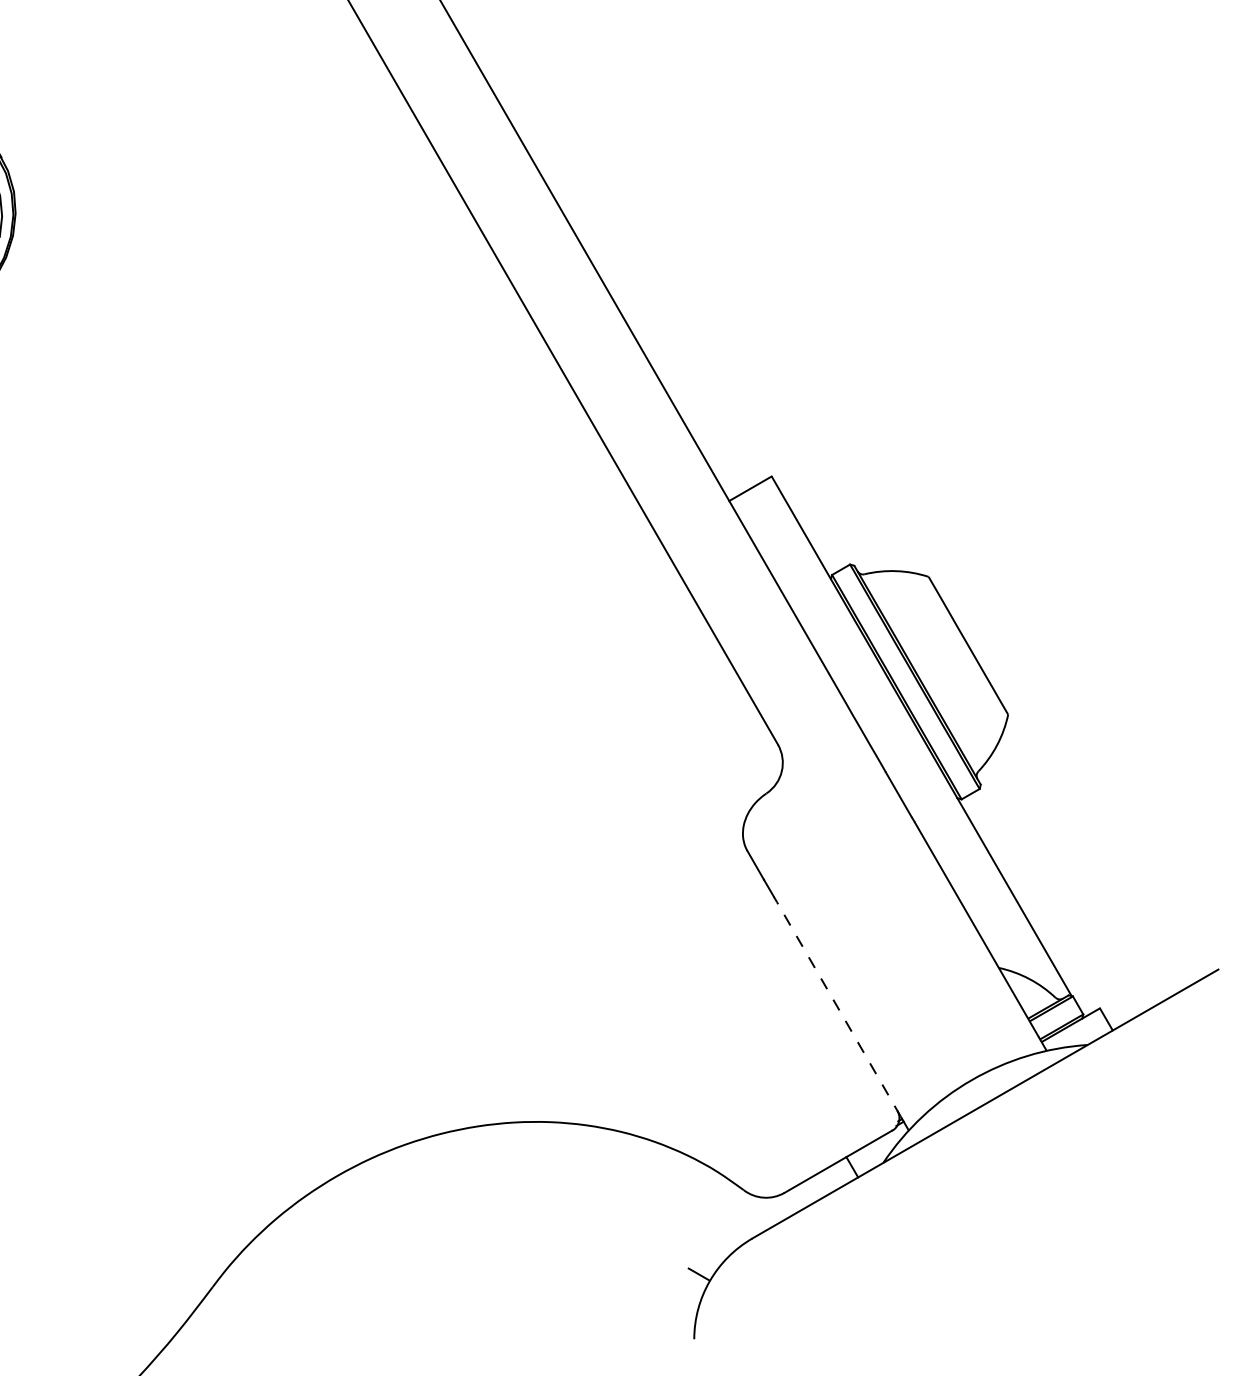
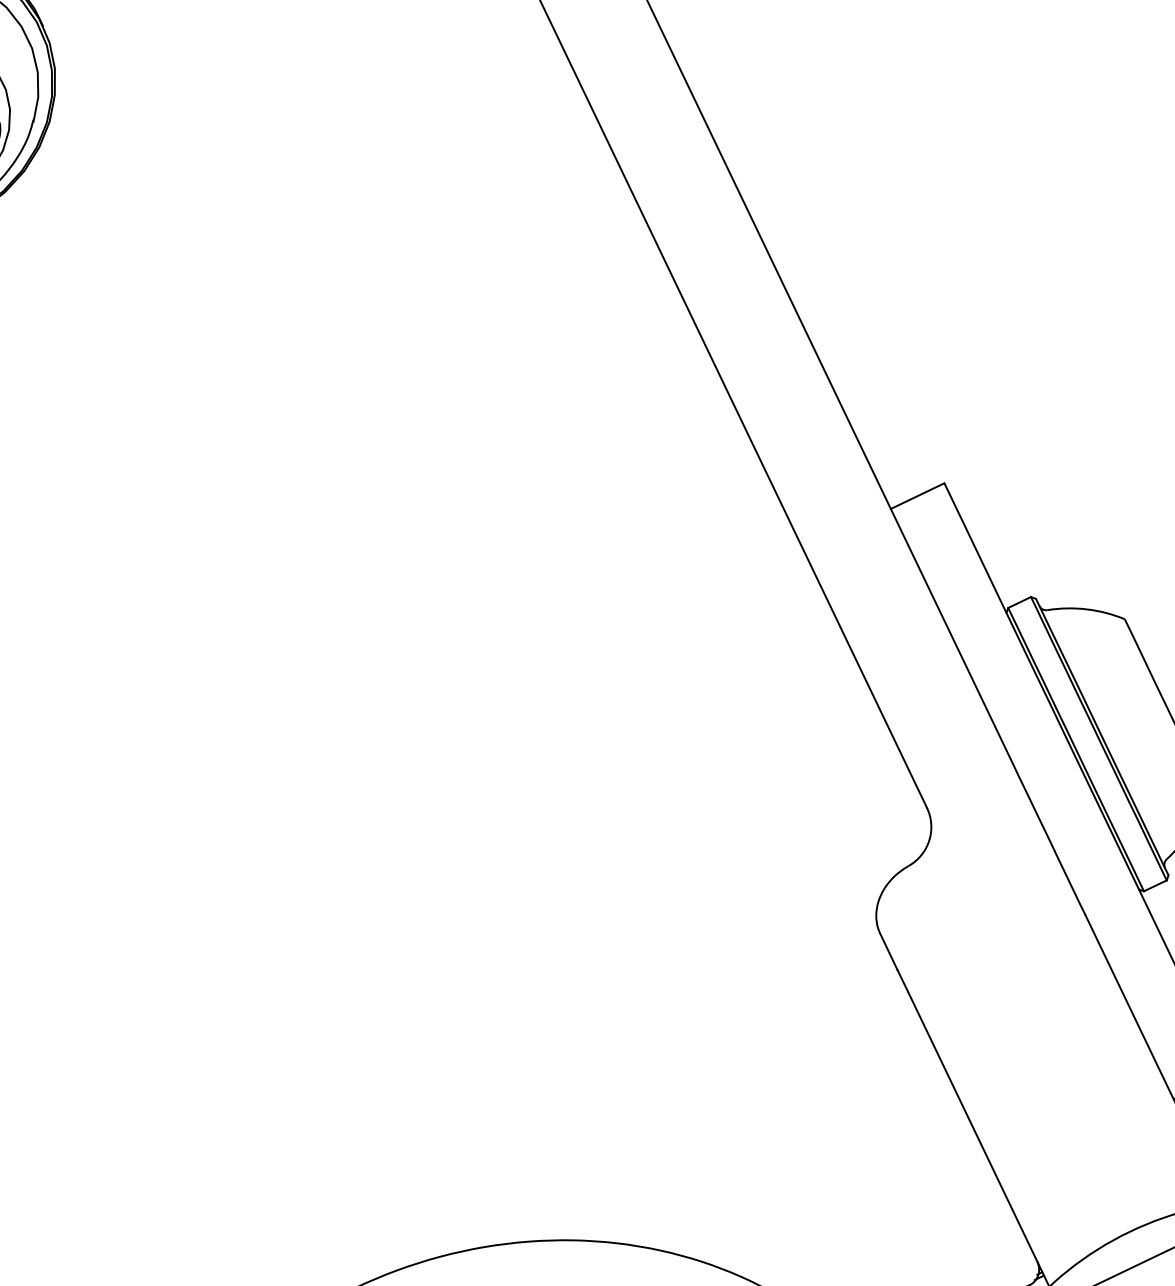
line: (838, 1009) -> (975, 1133), dashed -> solid

